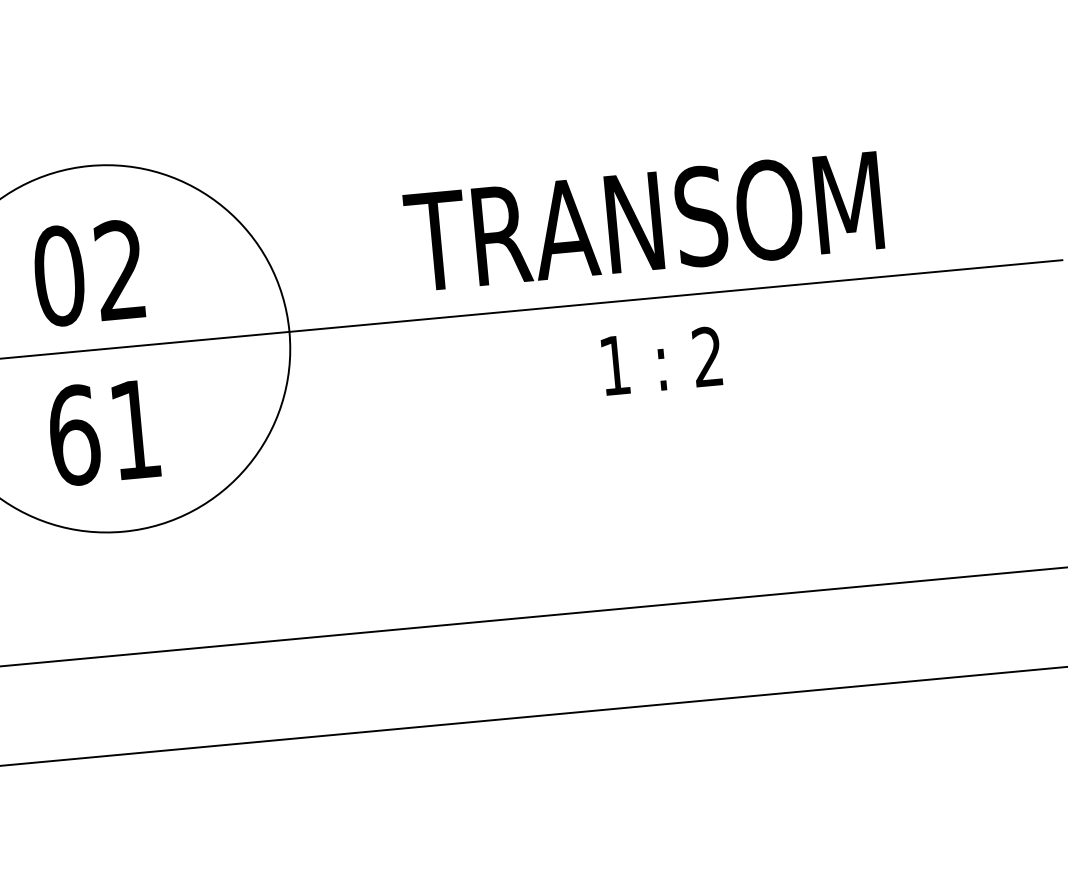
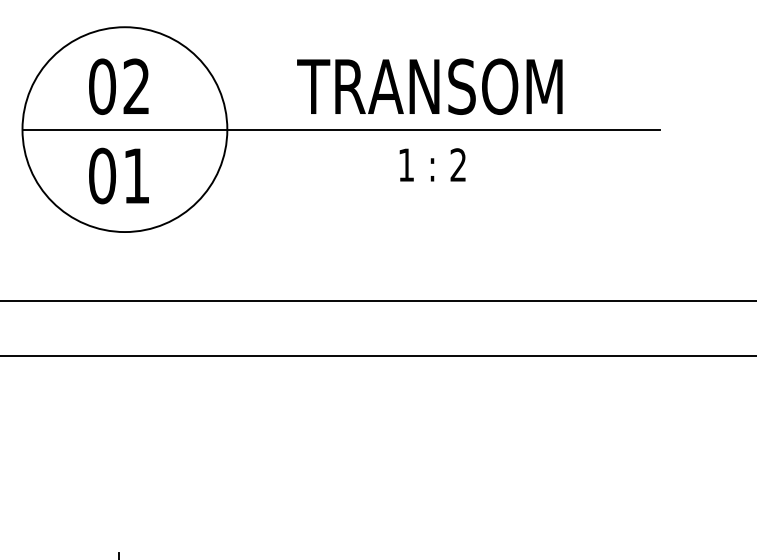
text: (74, 434) -> (102, 175), 61 -> 01

